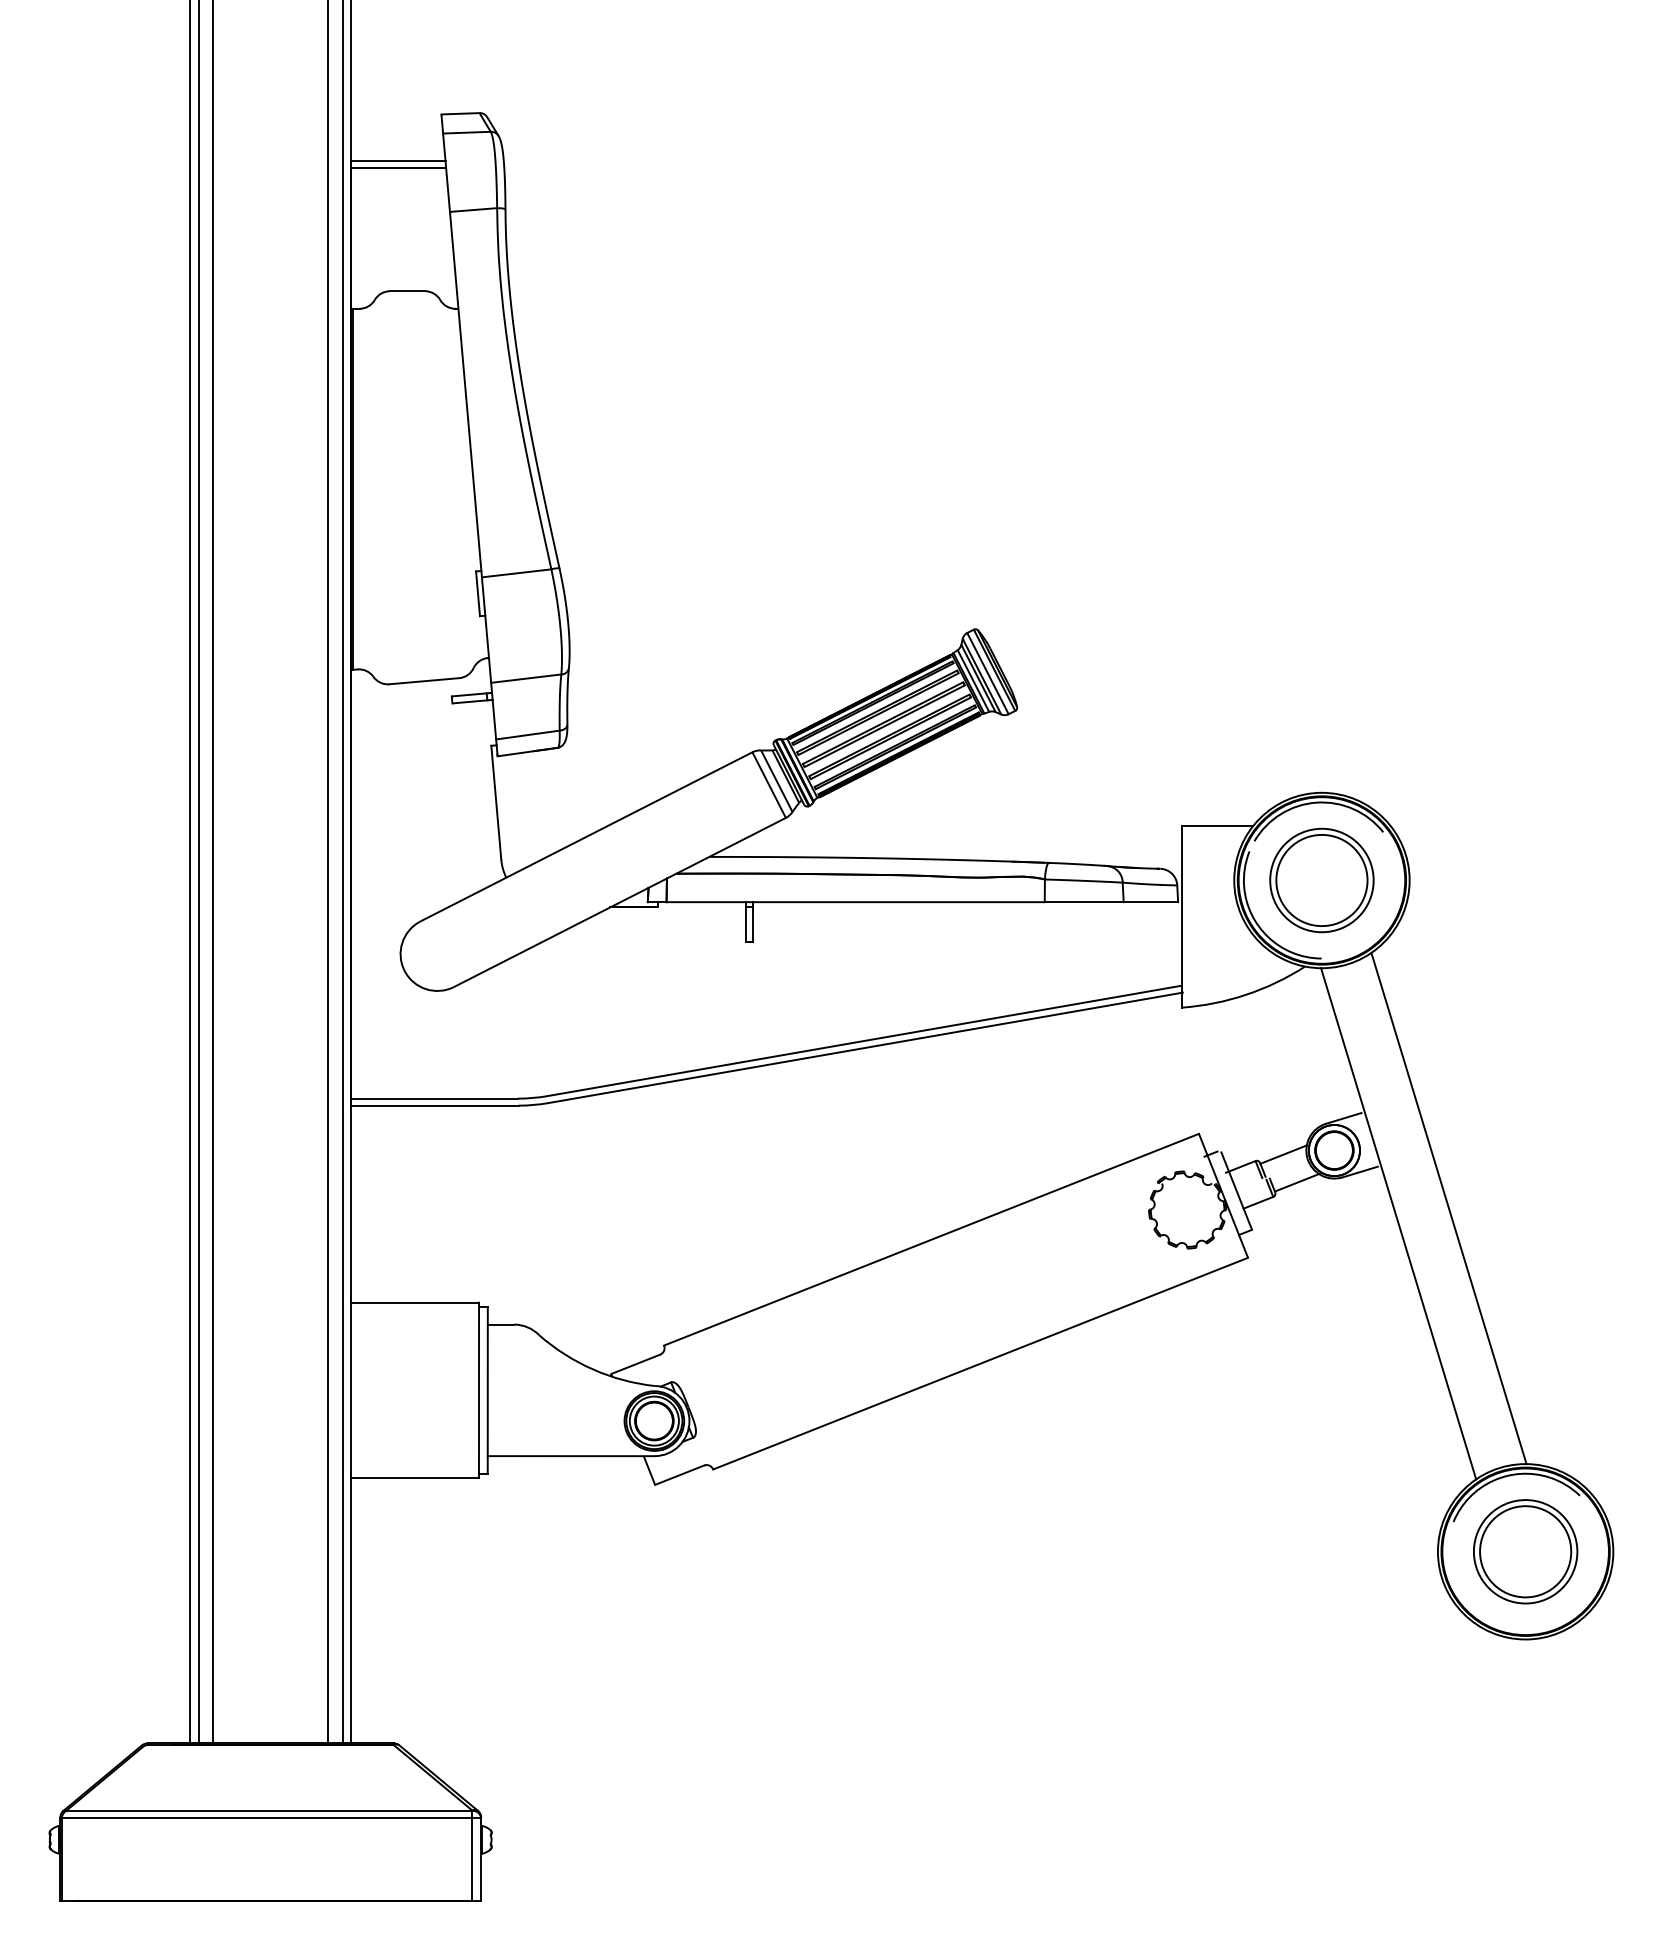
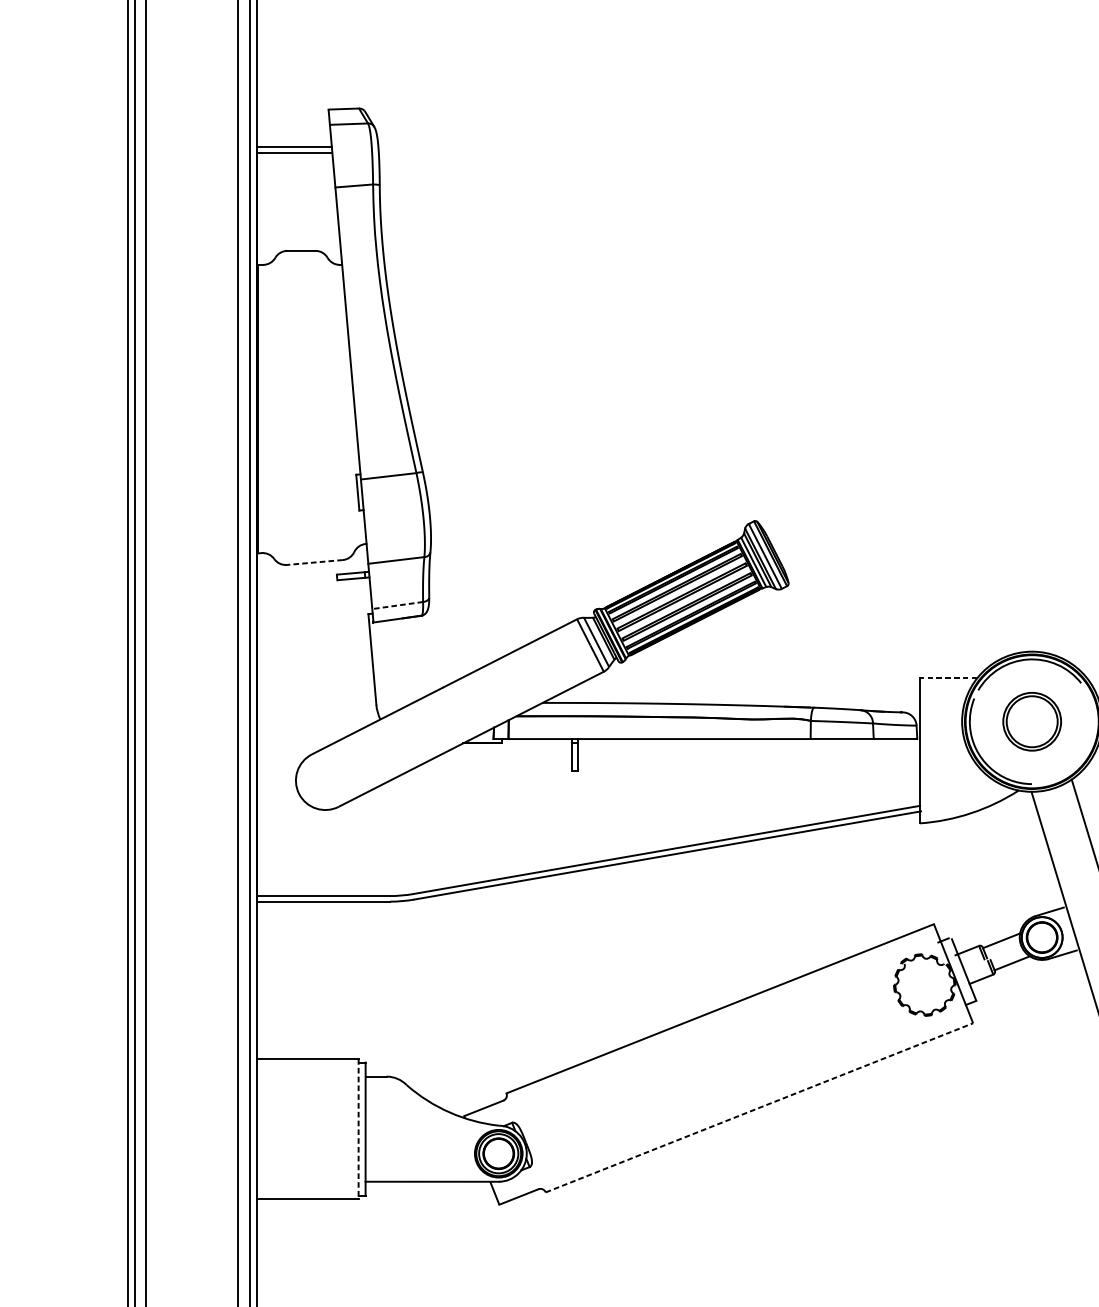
line: (423, 681) -> (314, 562), solid -> dashed
line: (527, 735) -> (397, 605), solid -> dashed
line: (1217, 826) -> (948, 678), solid -> dashed
part: (1321, 880) -> (1031, 721), size x0.7
line: (980, 1363) -> (759, 1107), solid -> dashed
line: (479, 1390) -> (359, 1129), solid -> dashed

